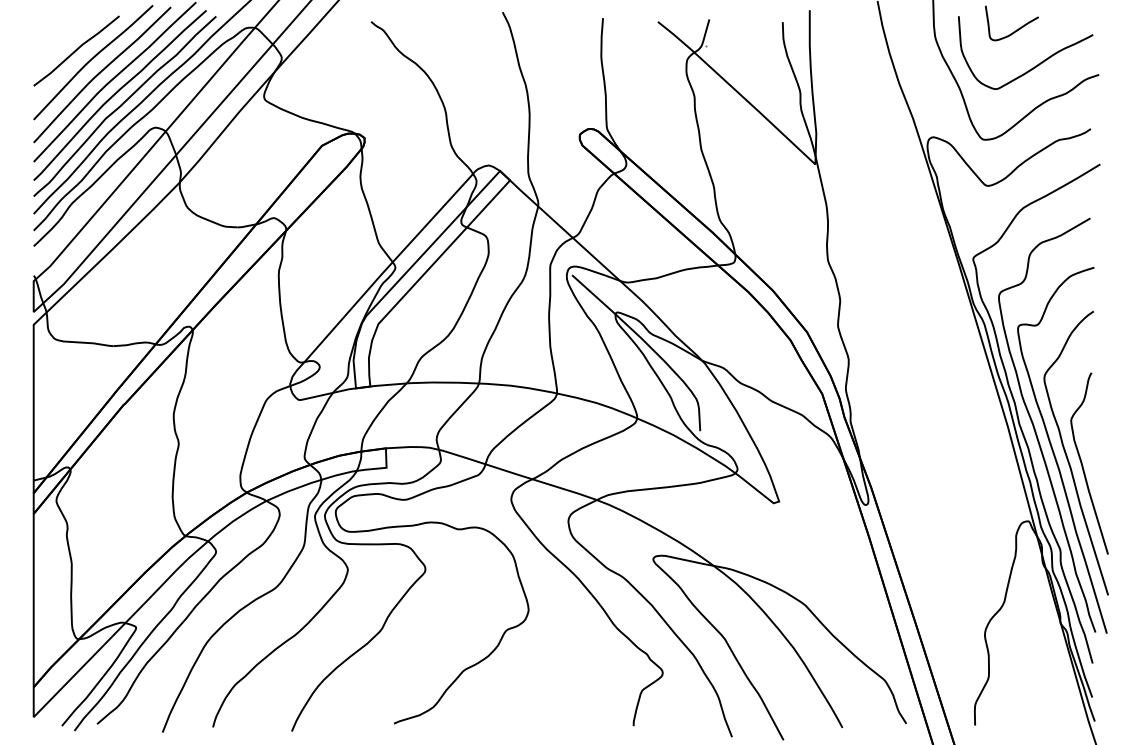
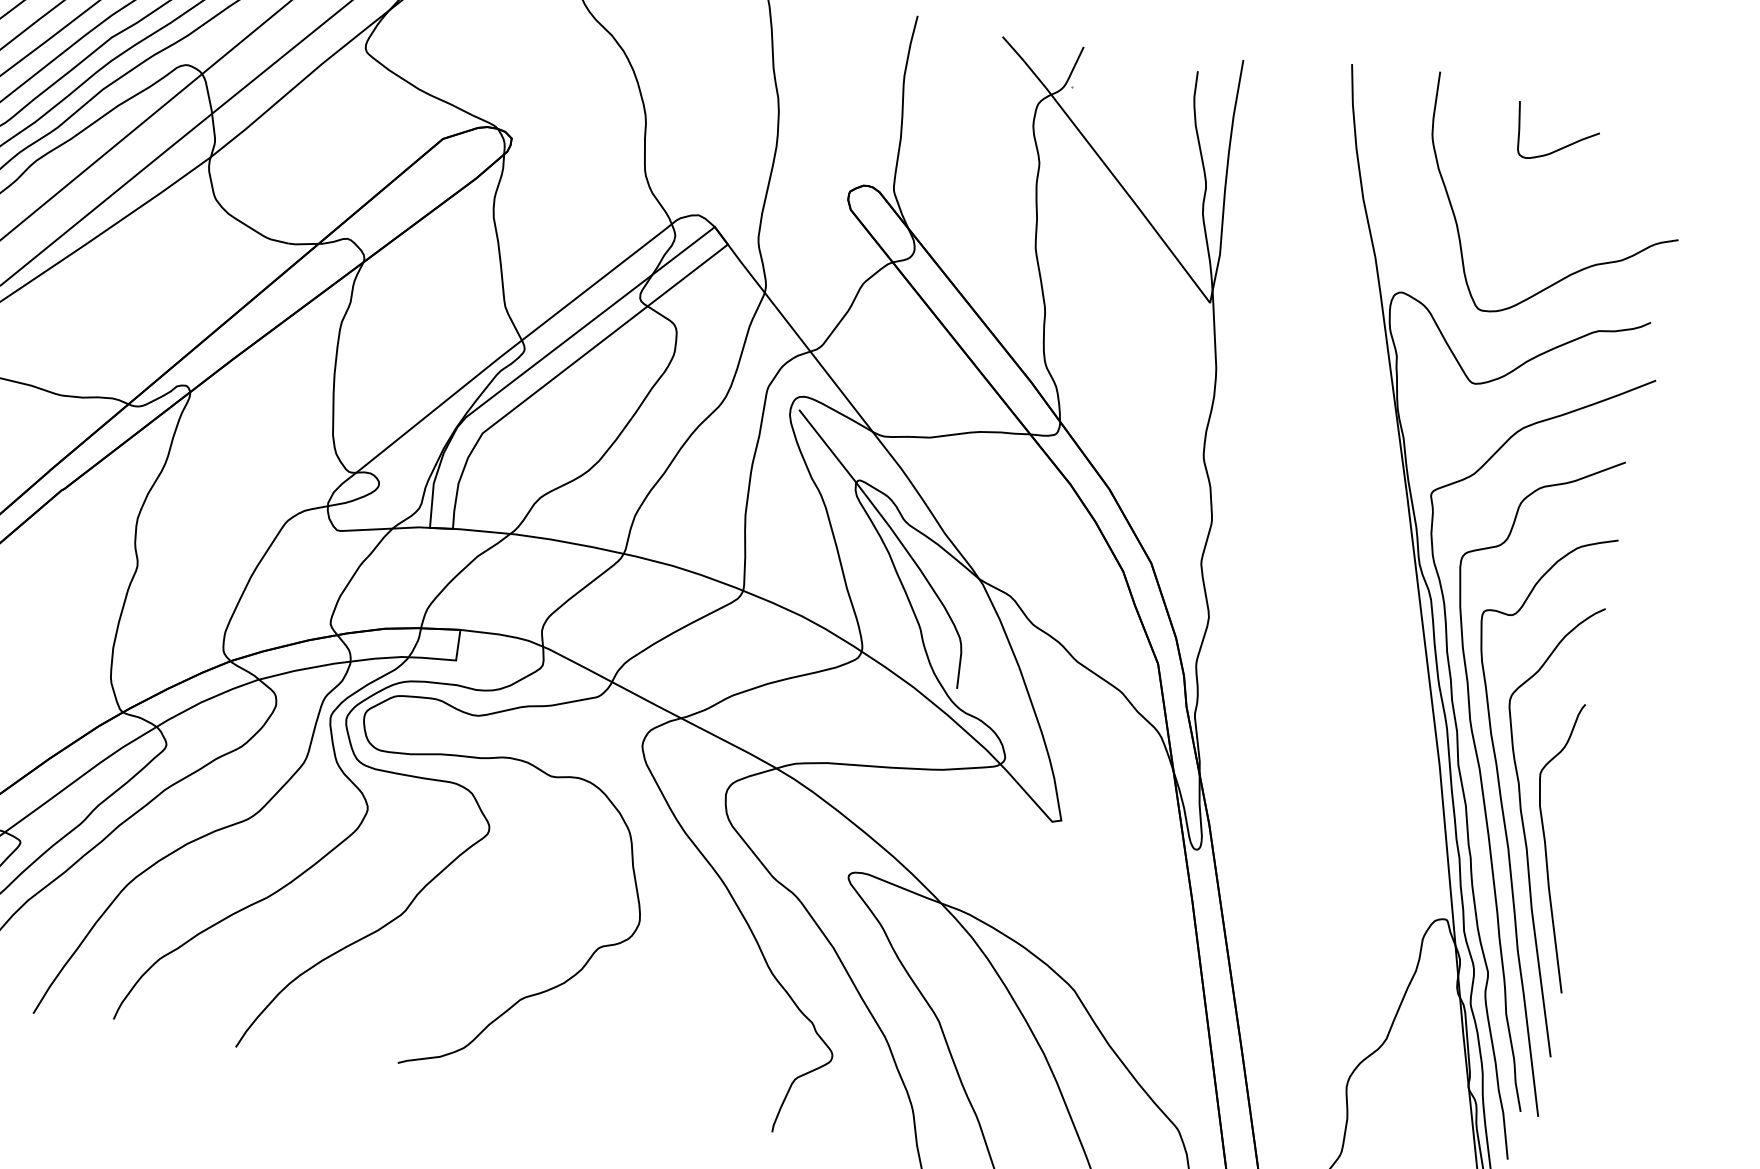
curve: (1035, 65) -> (1581, 208), removed

